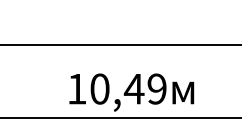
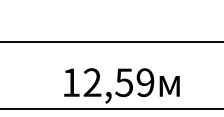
text: (117, 88) -> (108, 82), 10,49 -> 12,59

